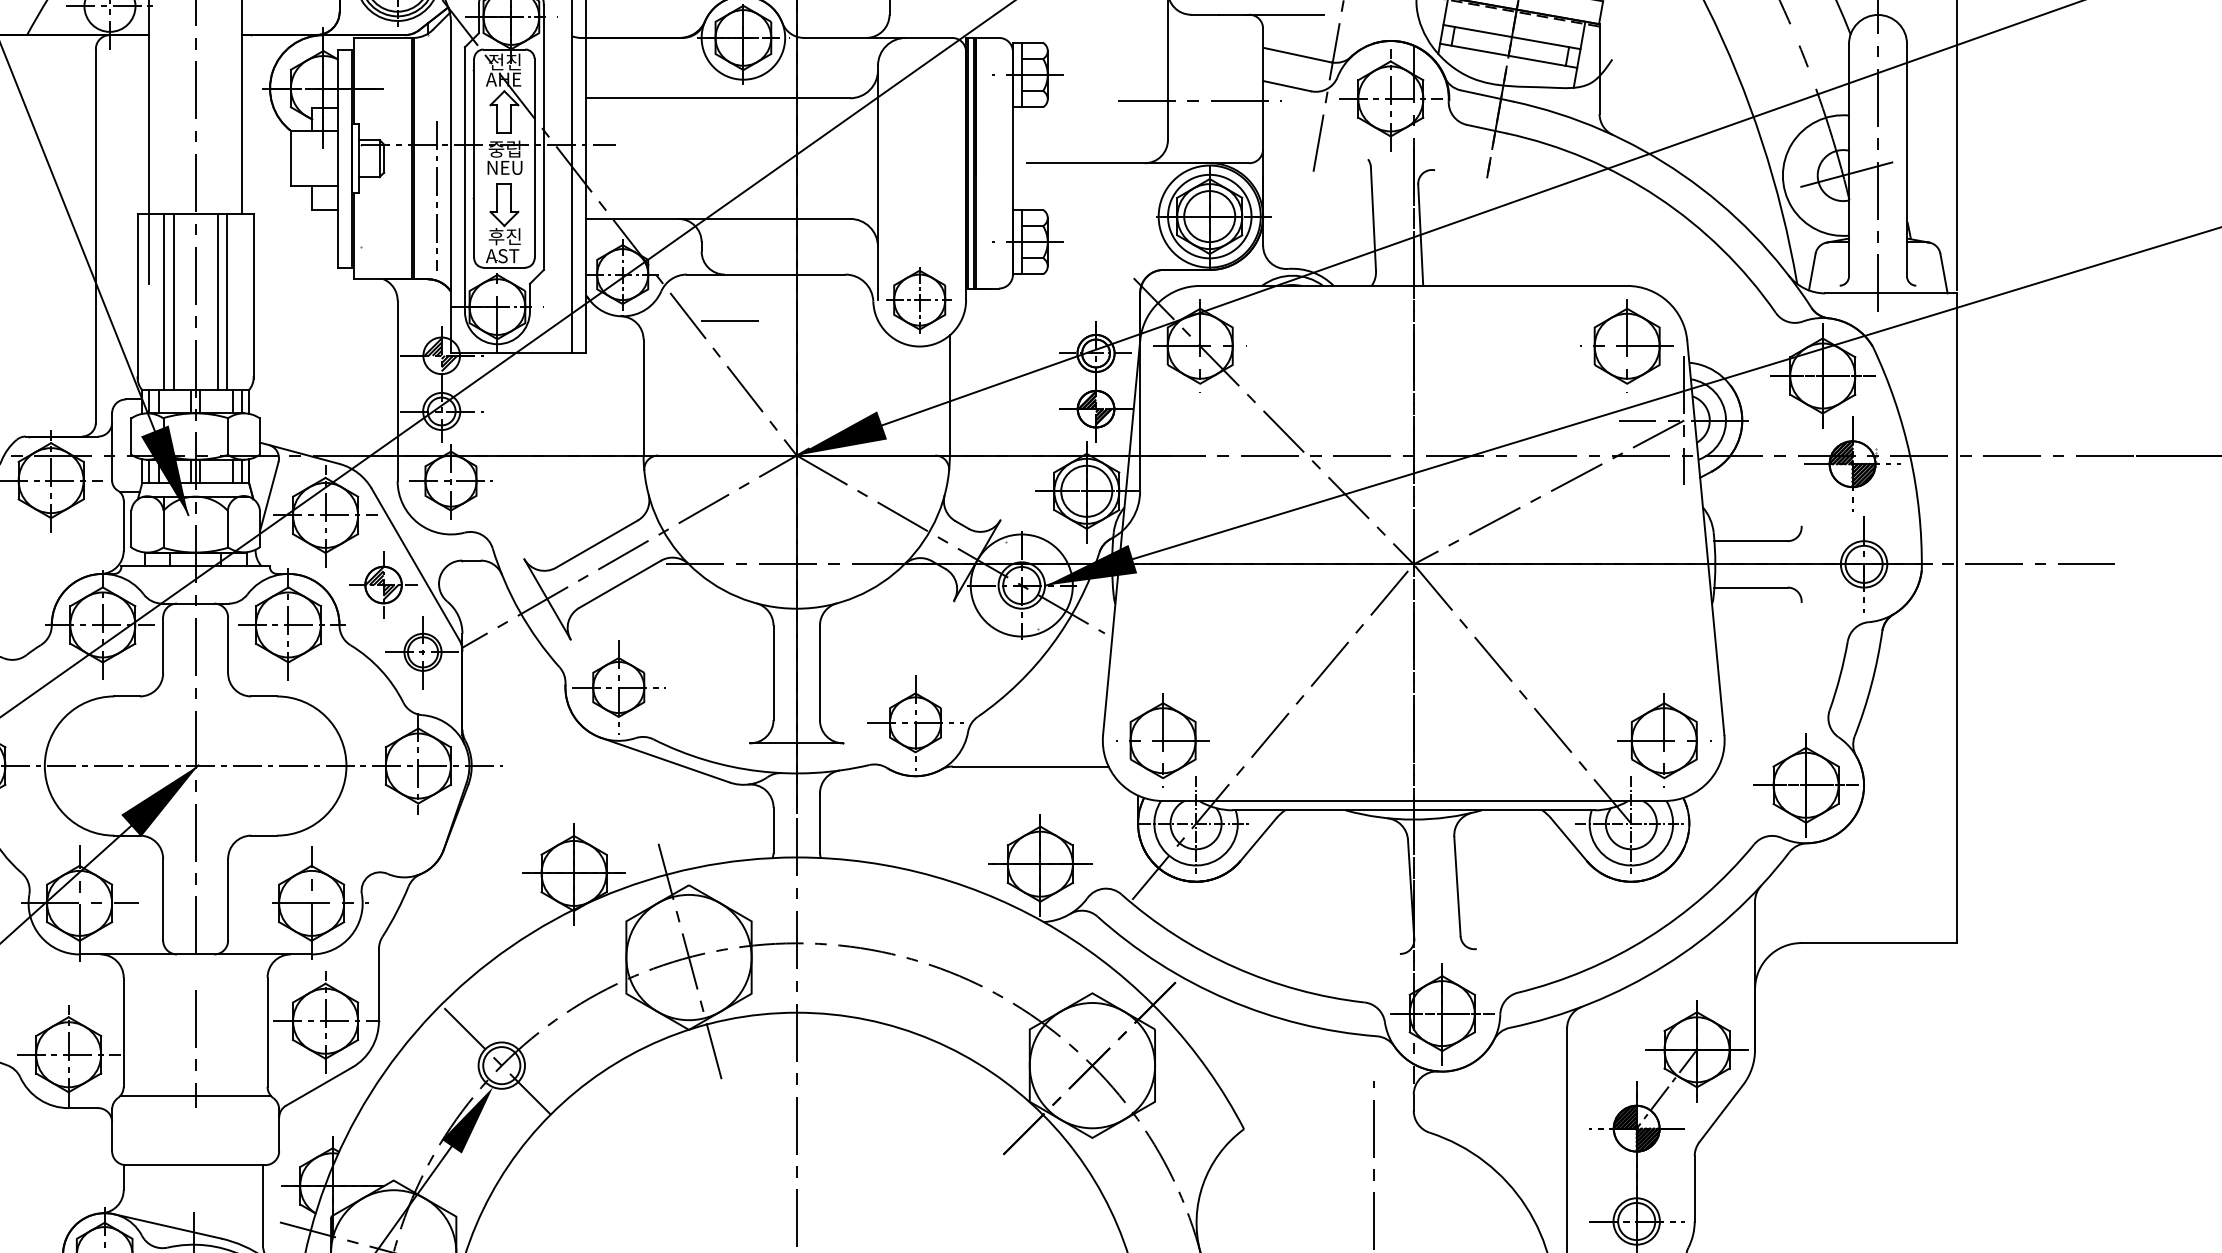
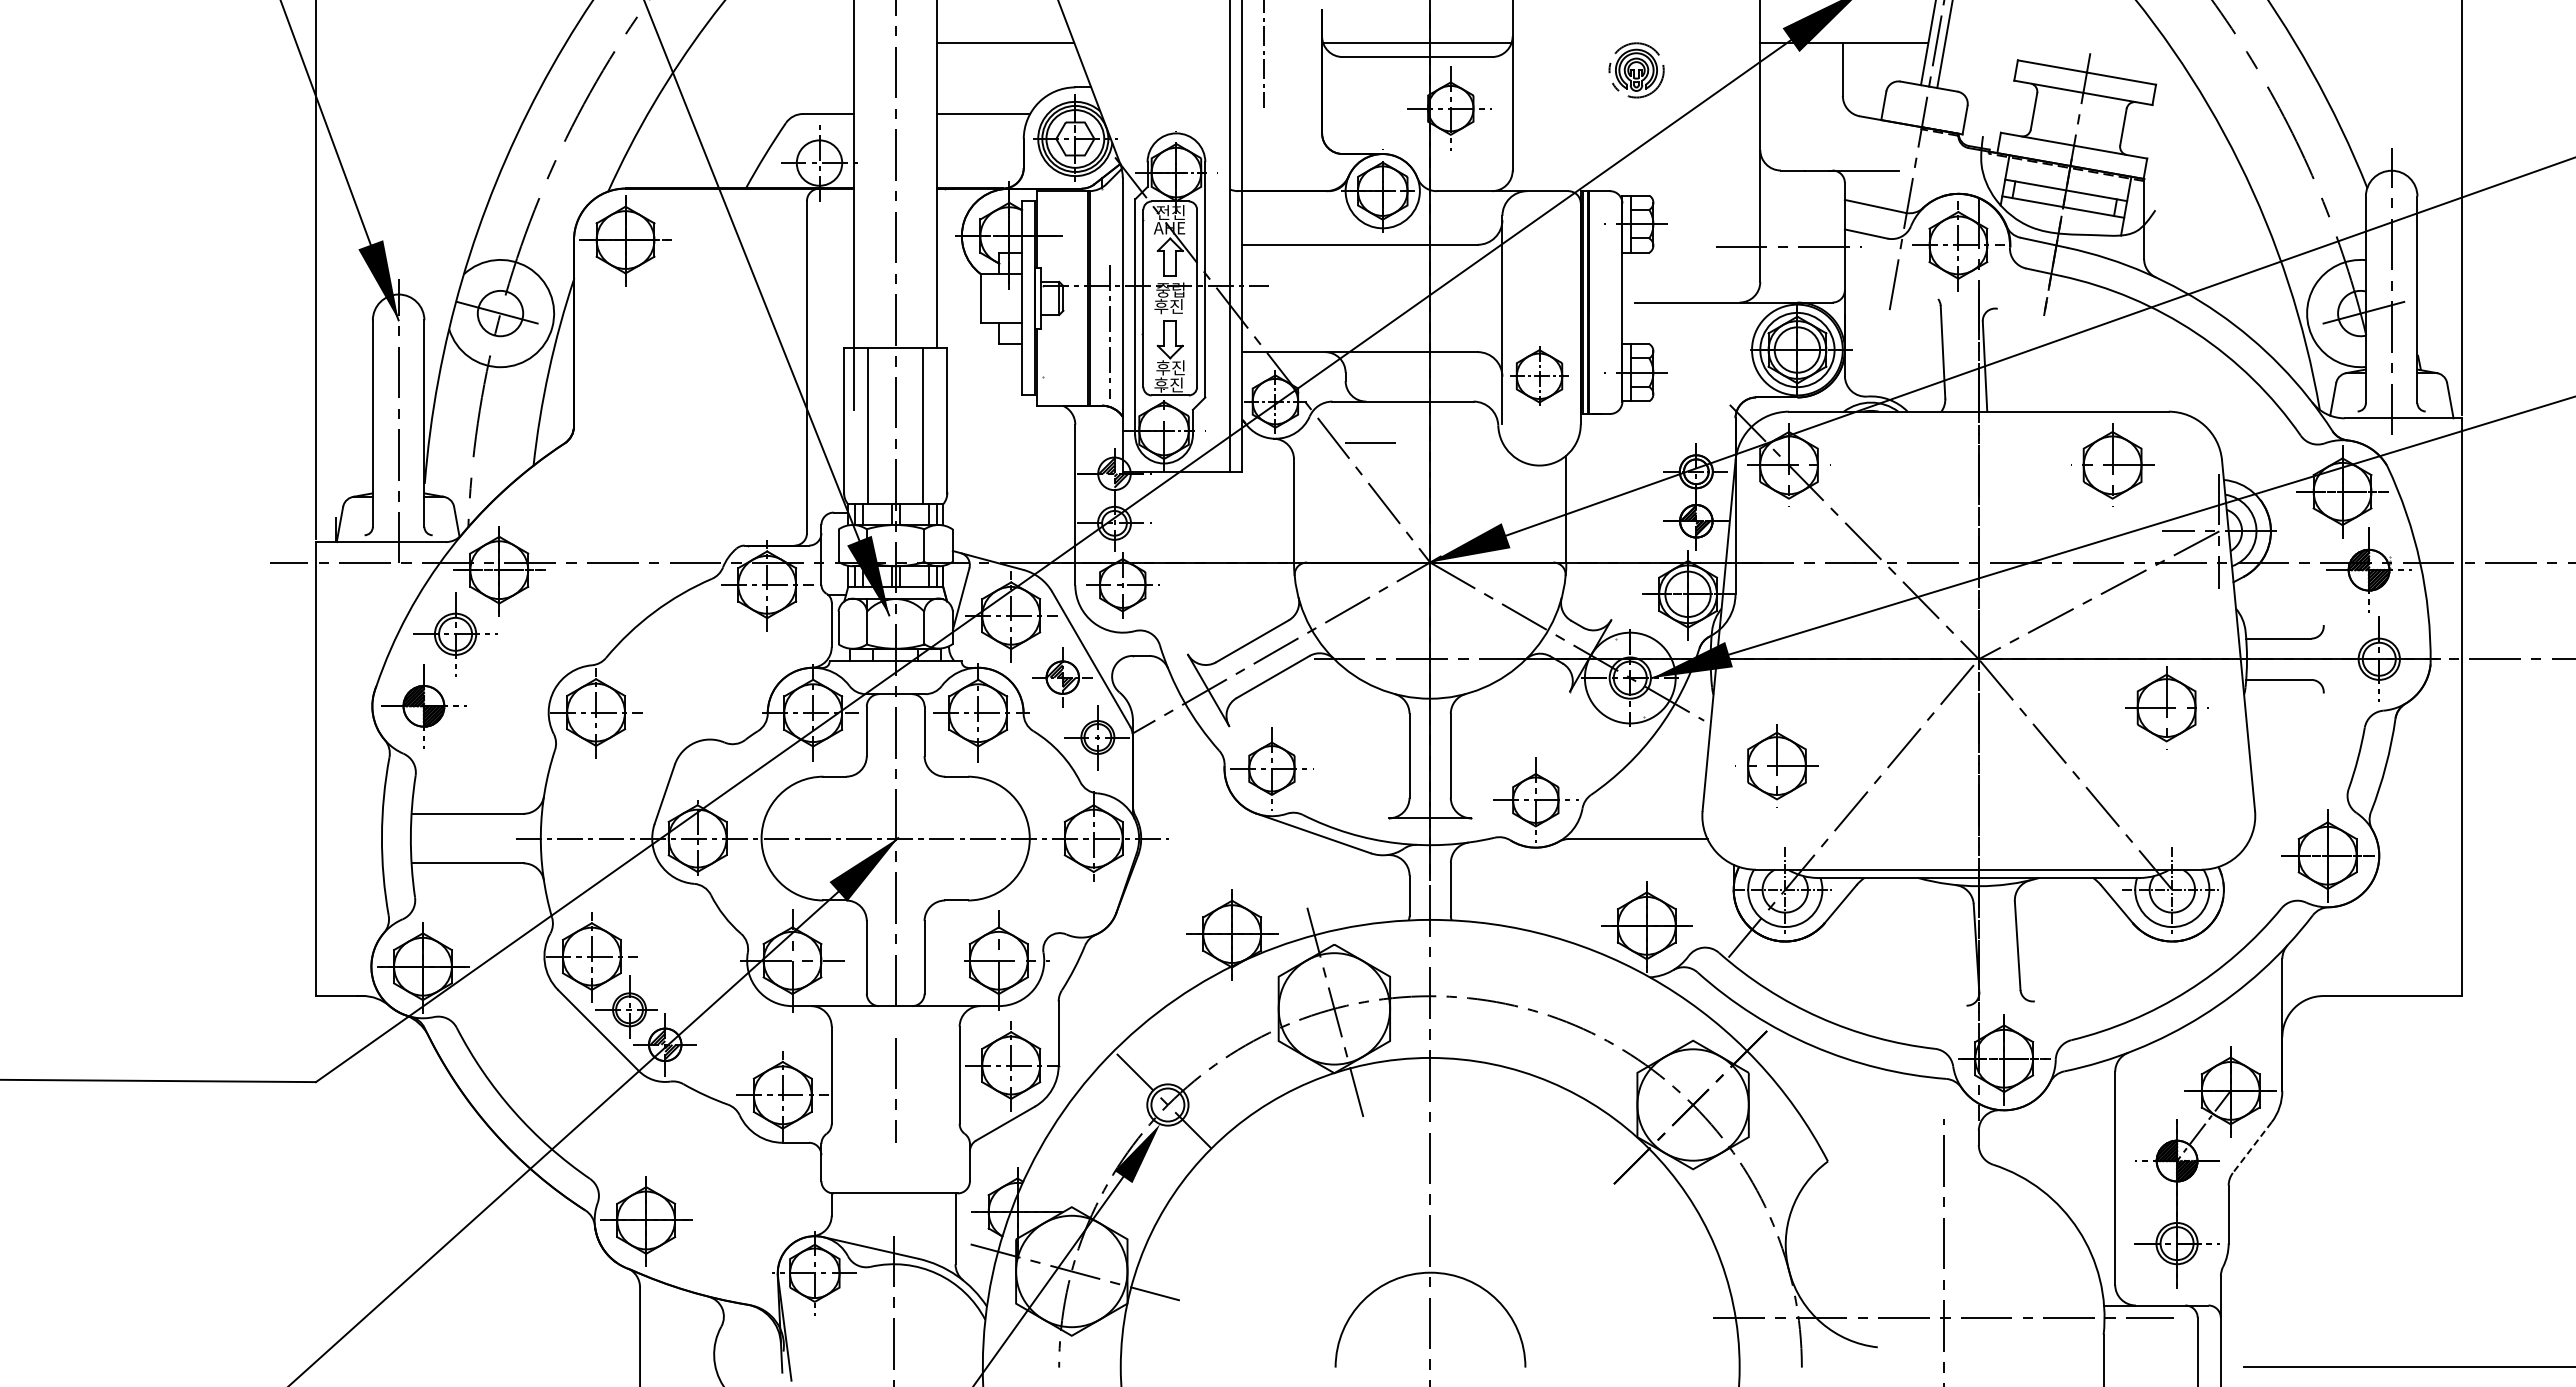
text: (504, 167) -> (1170, 306), NEU -> 후진
text: (502, 255) -> (1168, 384), AST -> 후진
part: (919, 299) -> (1539, 375), moved
line: (174, 301) -> (876, 425), removed
line: (217, 301) -> (915, 425), removed
part: (1627, 345) -> (2112, 464), moved
part: (1162, 740) -> (1776, 765), moved
part: (1664, 740) -> (2166, 707), moved
line: (195, 1095) -> (895, 1131), removed
line: (1721, 1113) -> (2252, 1147), solid -> dashed

